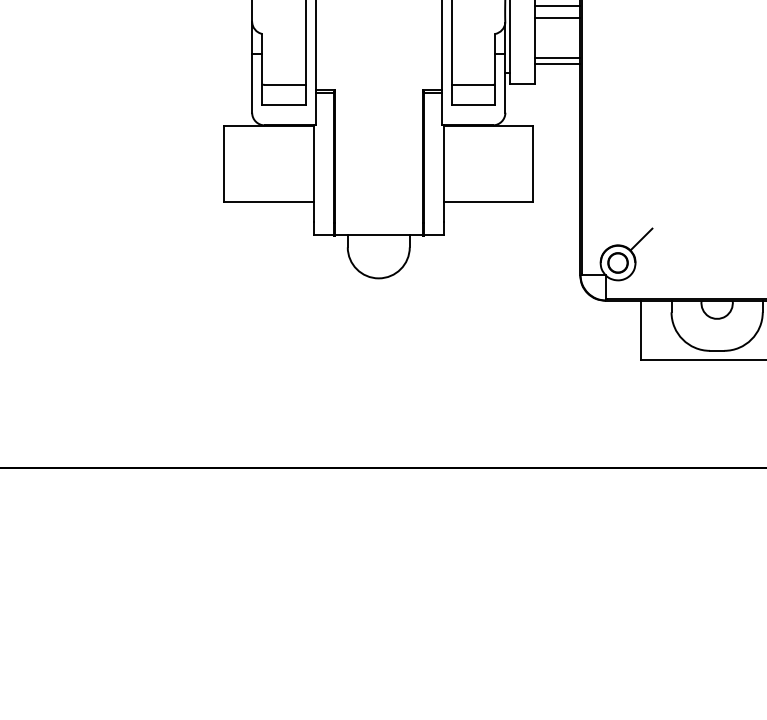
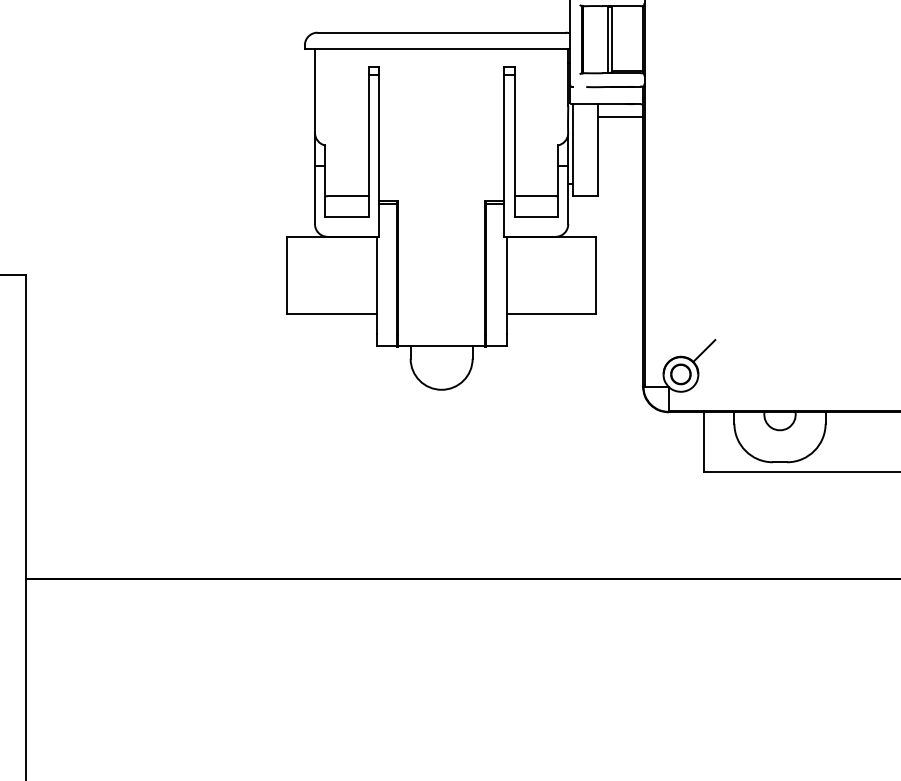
line: (556, 18) -> (619, 129), removed
line: (556, 58) -> (619, 169), removed
line: (556, 64) -> (619, 175), removed

